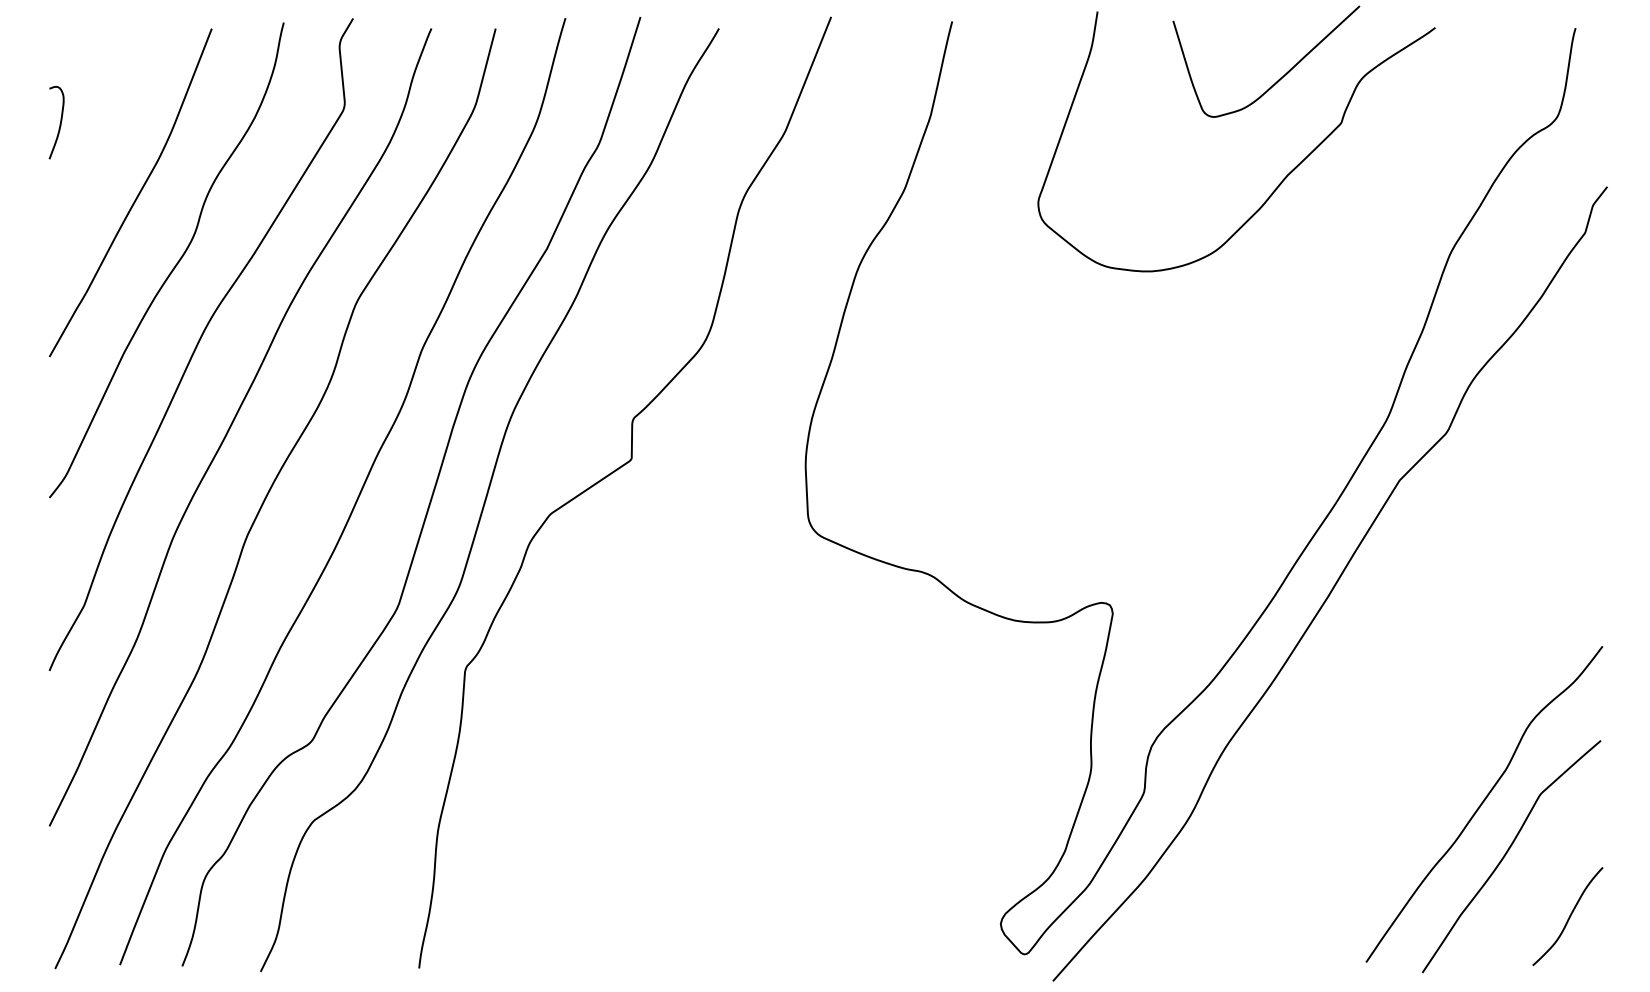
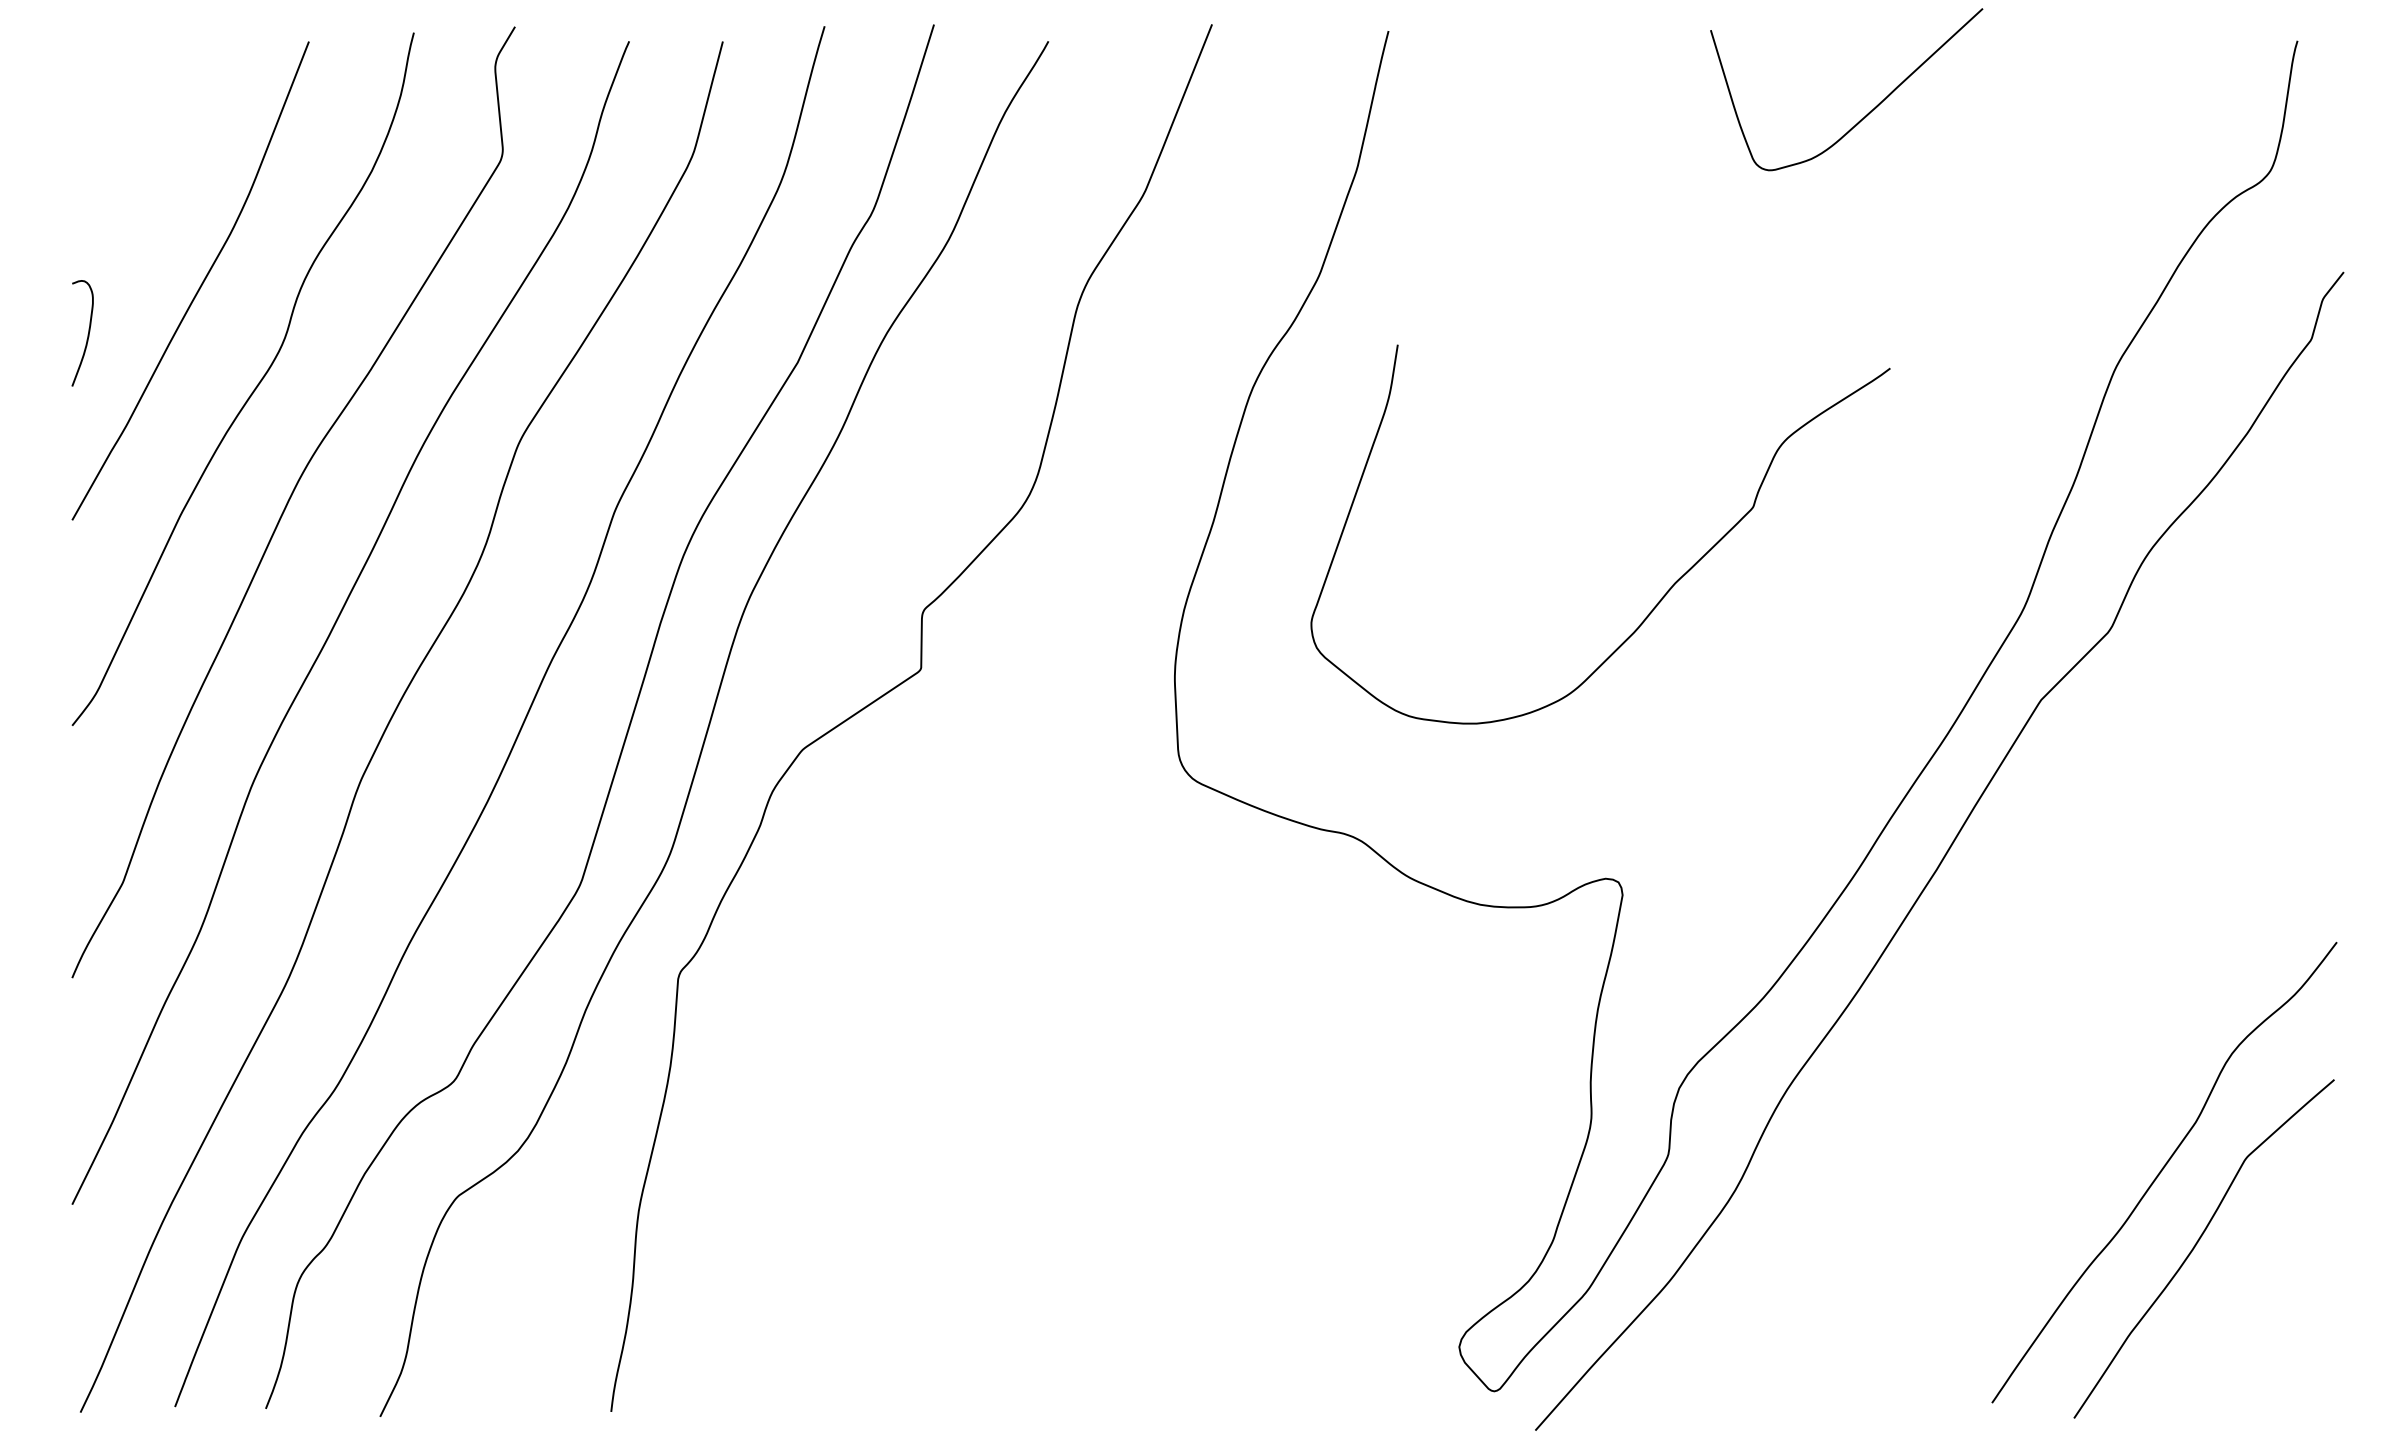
curve: (59, 123) -> (86, 334), moved
curve: (1282, 179) -> (1667, 589), moved
curve: (1568, 917) -> (2287, 1337), removed

